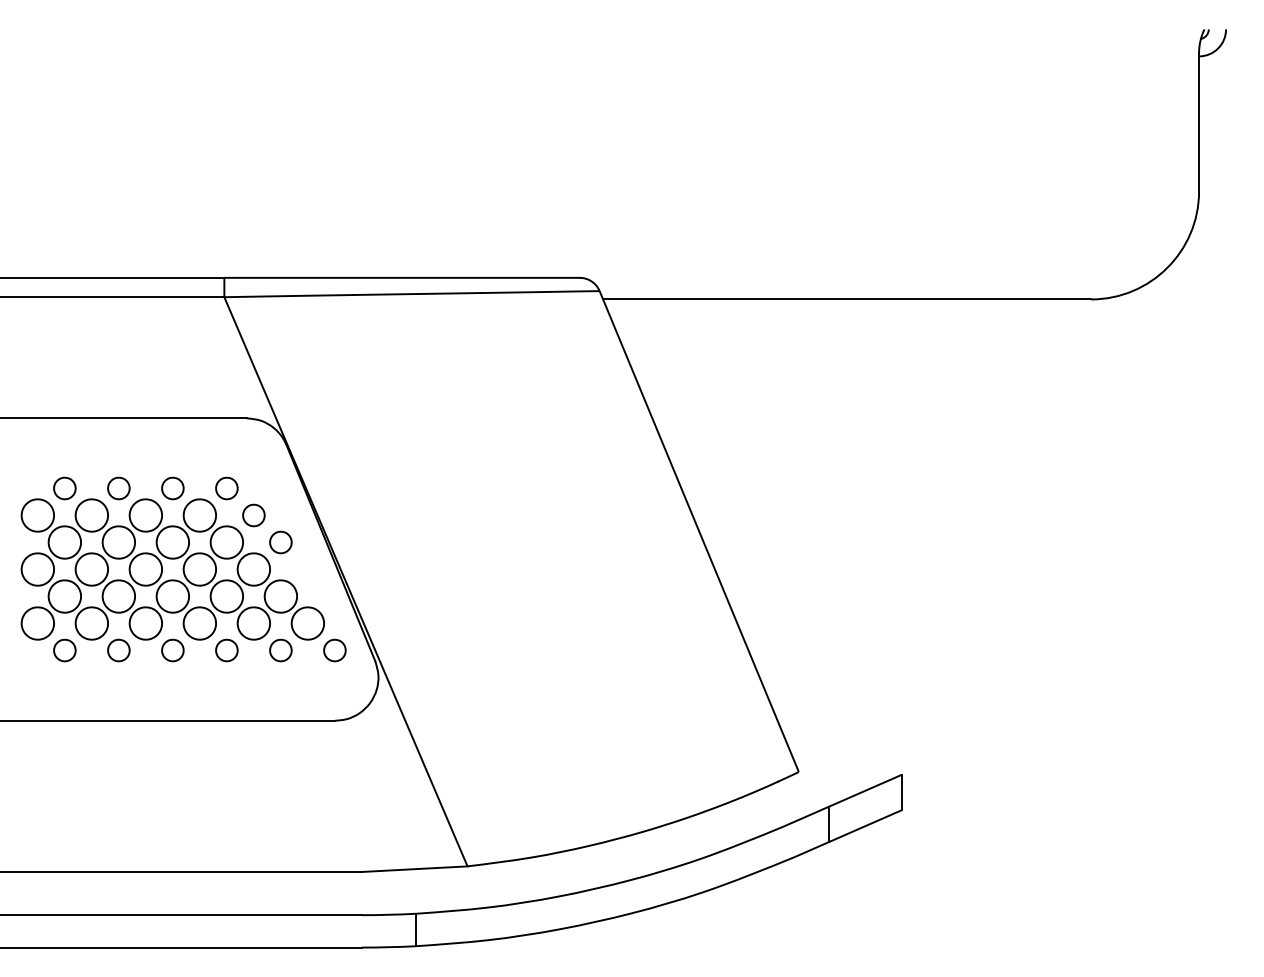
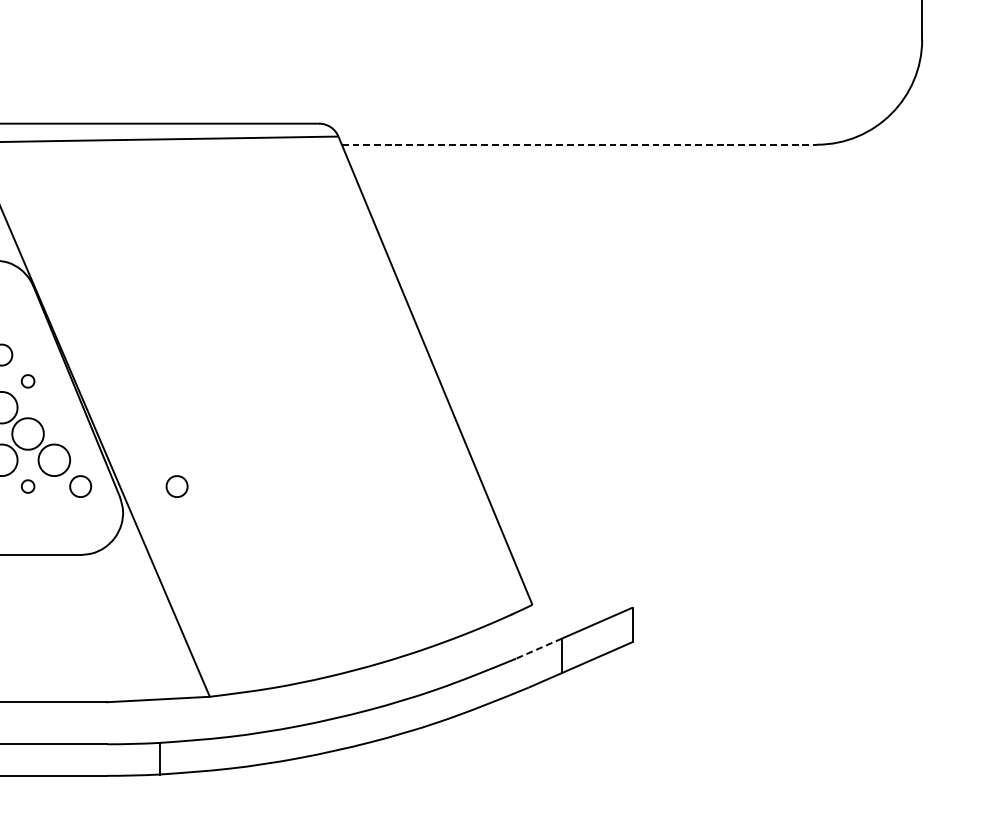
line: (847, 299) -> (579, 144), solid -> dashed
part: (280, 542) -> (27, 381), size x0.6
part: (280, 650) -> (27, 486), size x0.6
part: (433, 650) -> (176, 486), added
line: (805, 816) -> (538, 648), solid -> dashed

